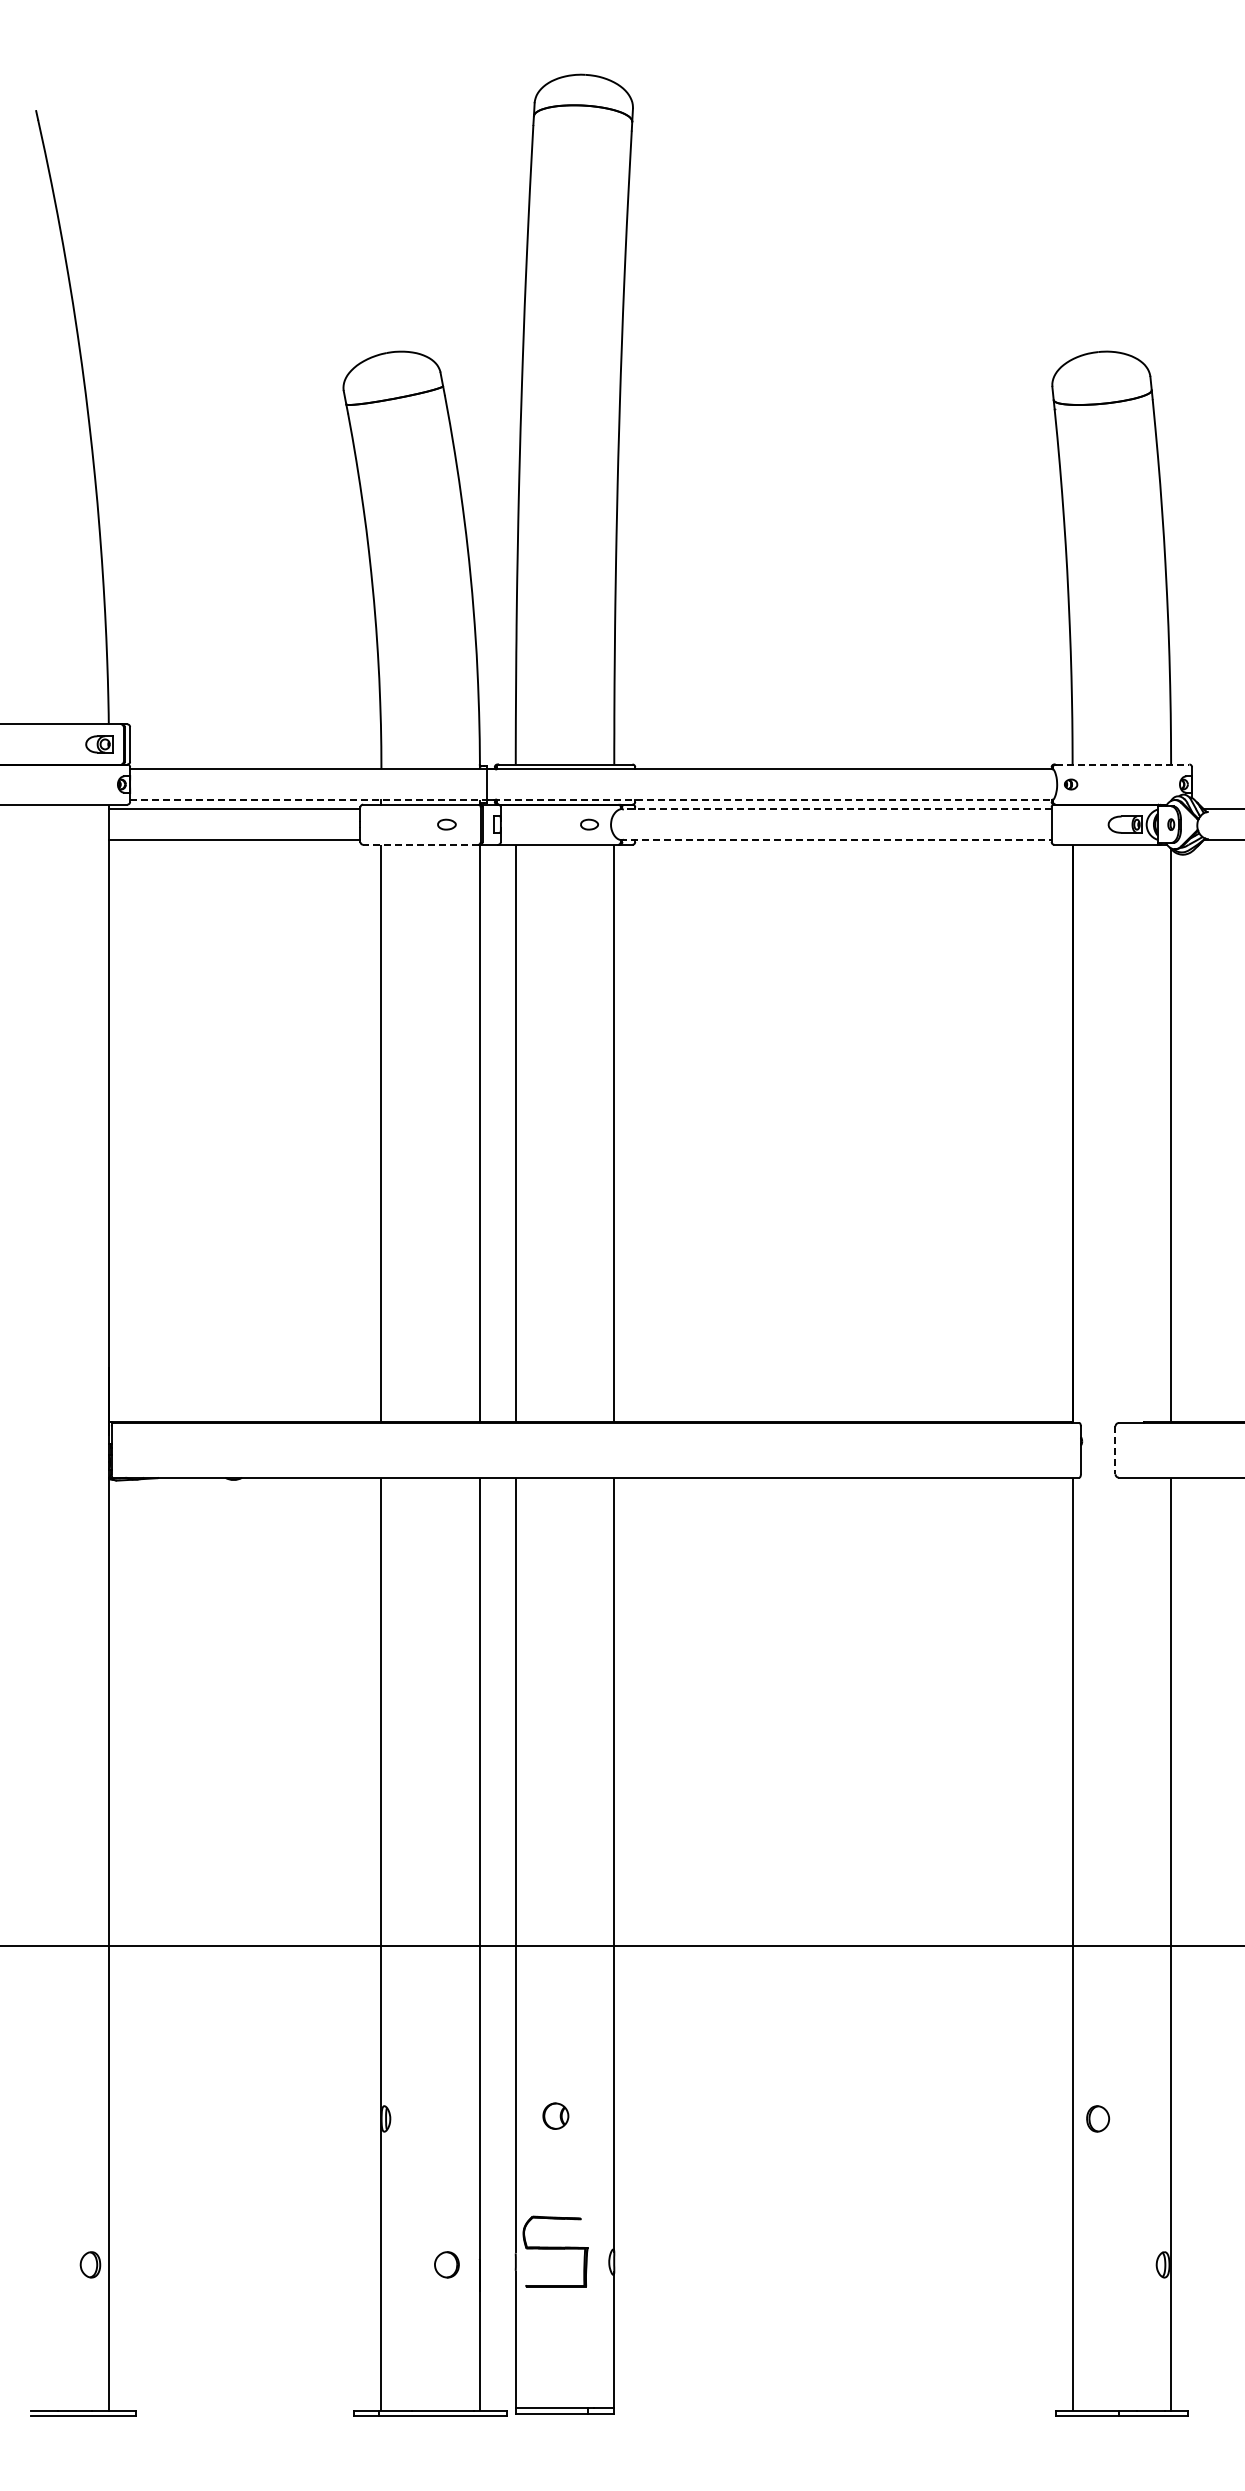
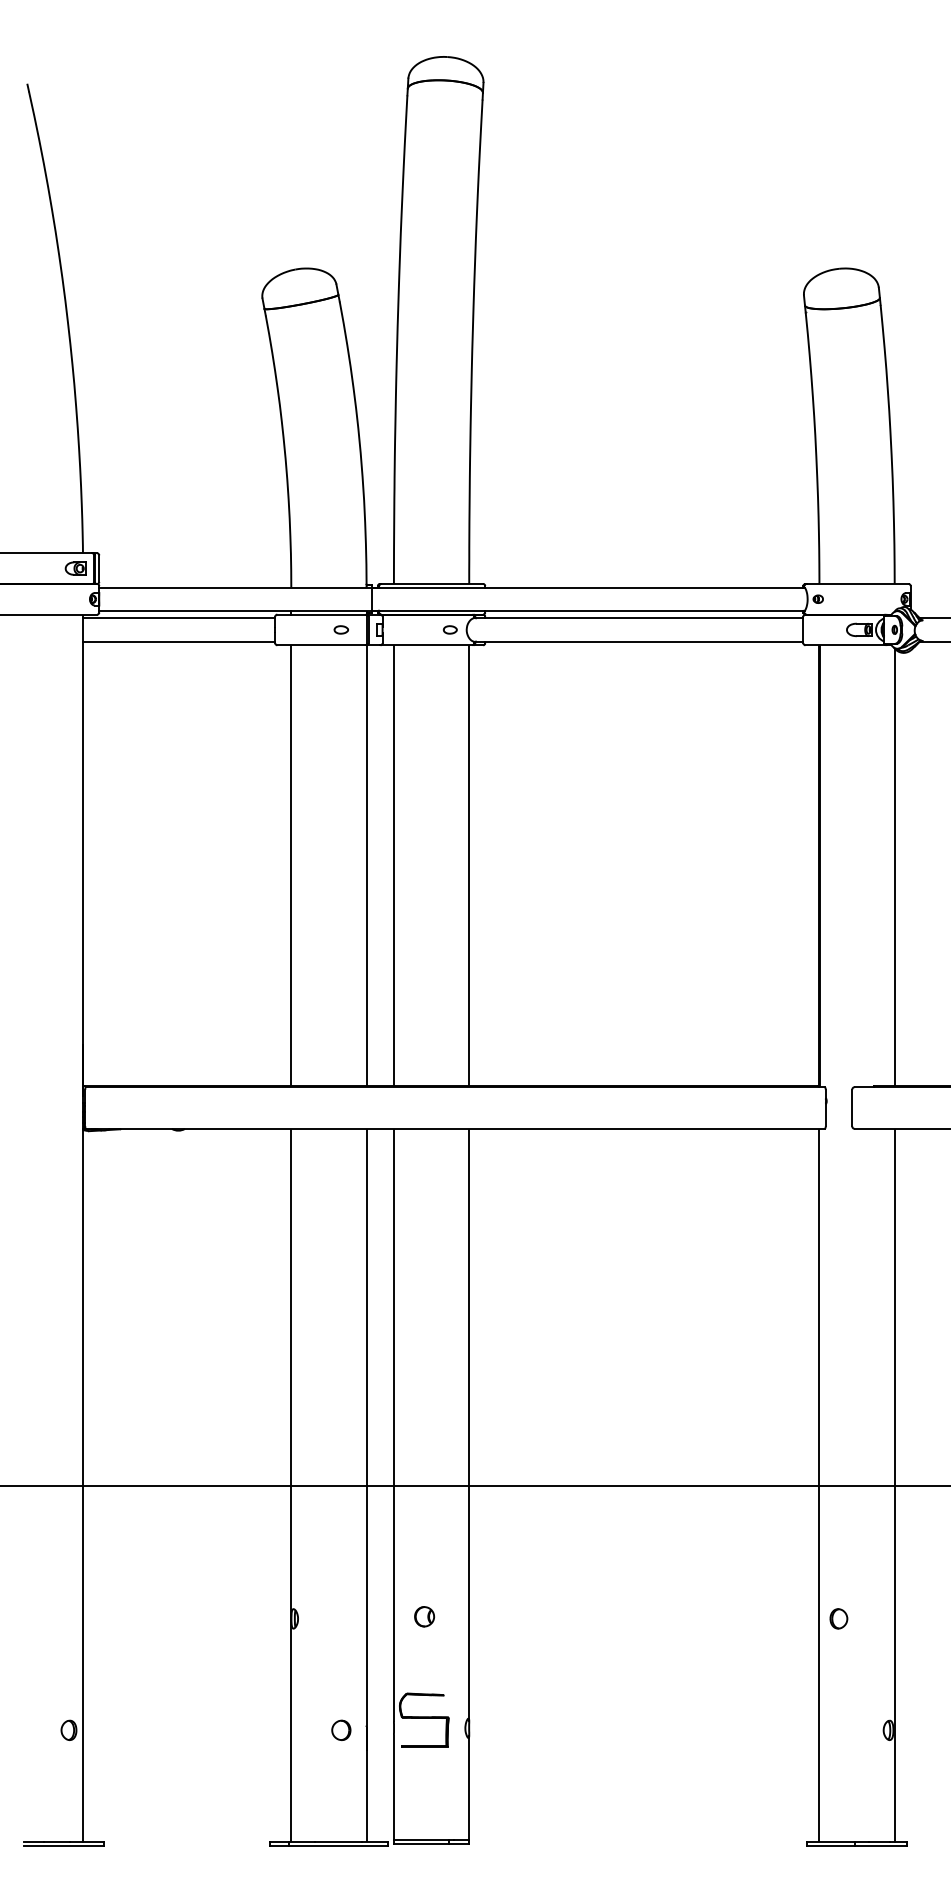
line: (1122, 764) -> (857, 583), dashed -> solid
line: (591, 799) -> (451, 610), dashed -> solid
line: (835, 809) -> (638, 618), dashed -> solid
line: (835, 839) -> (638, 641), dashed -> solid
line: (420, 844) -> (321, 645), dashed -> solid
line: (1115, 1450) -> (852, 1108), dashed -> solid

